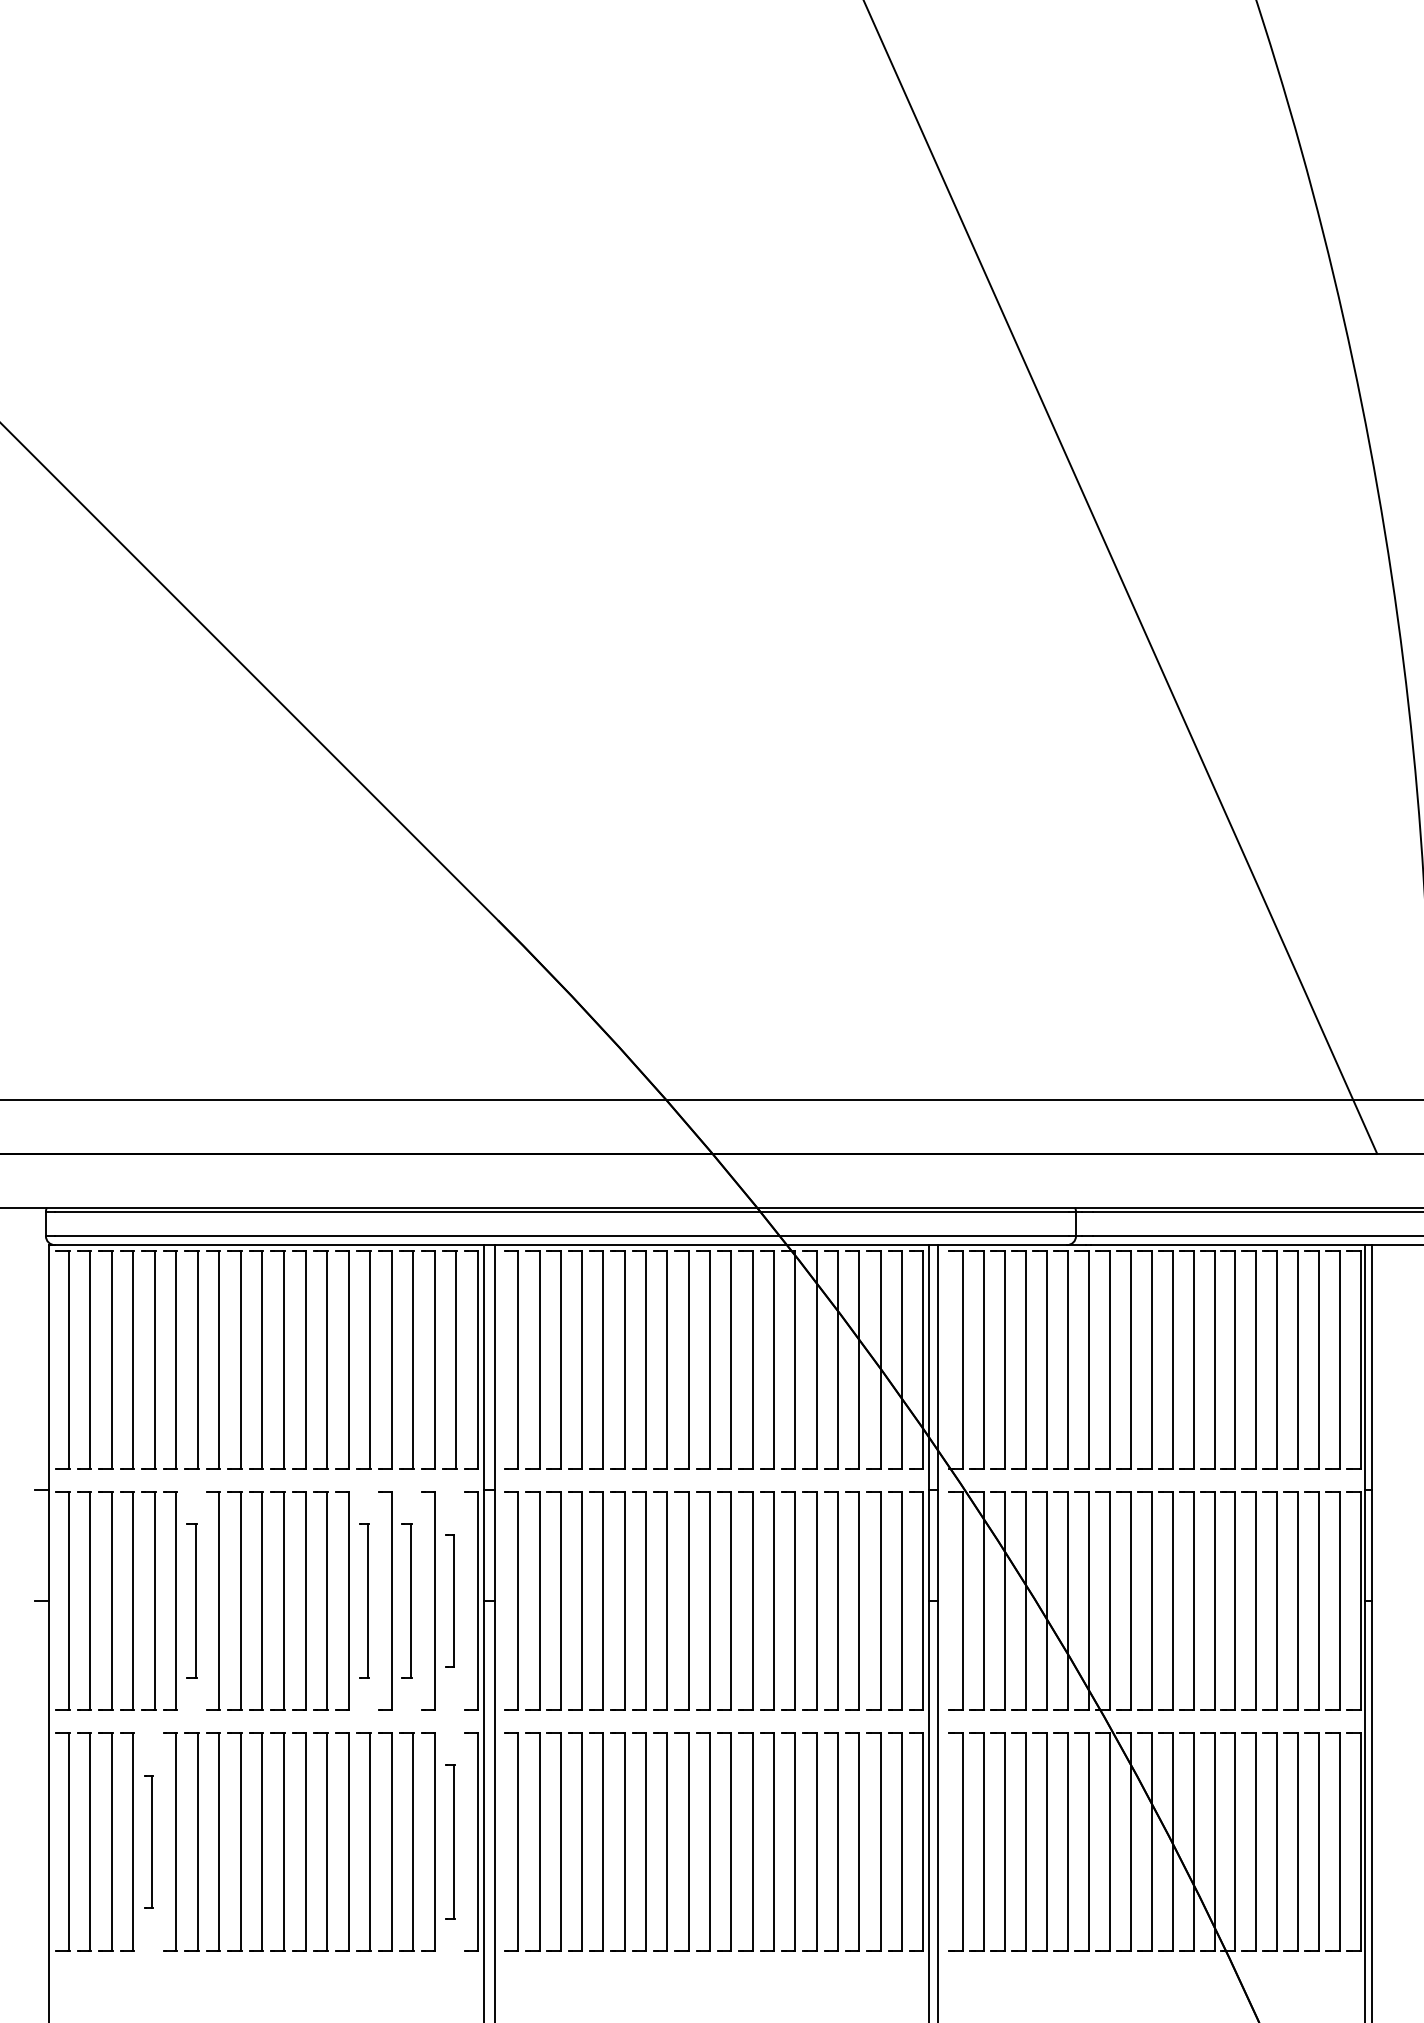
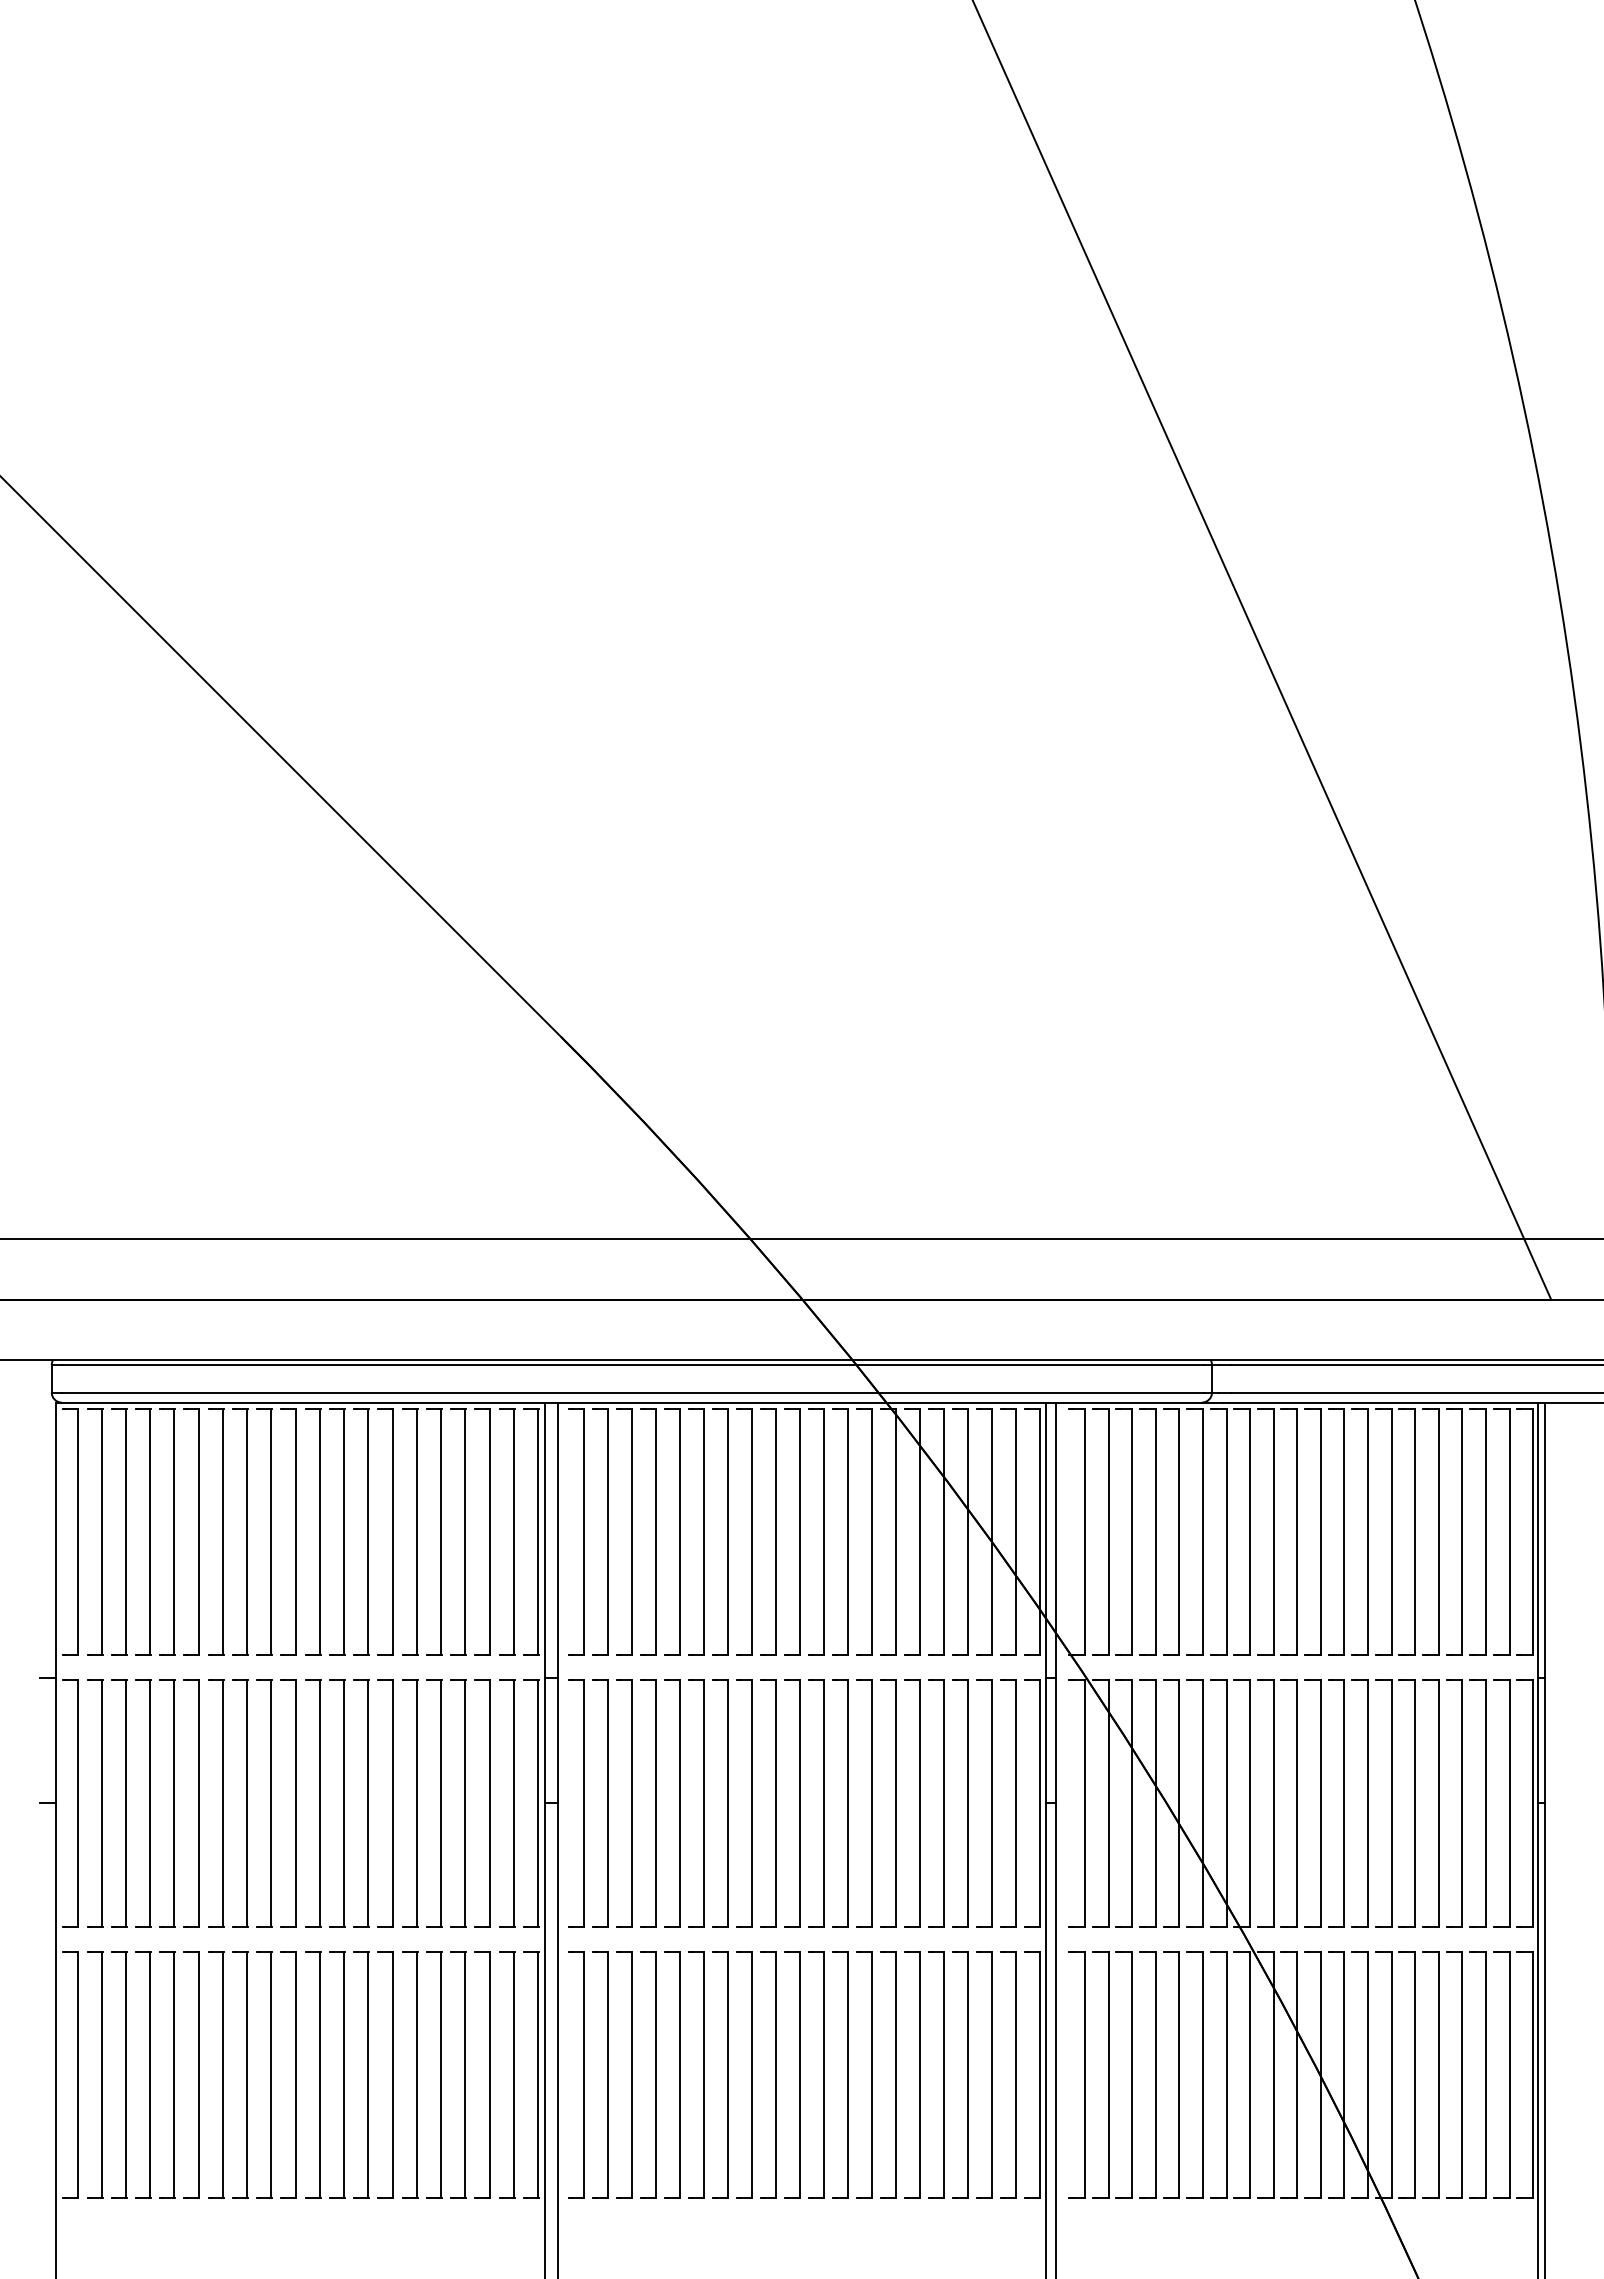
part: (192, 1600) -> (216, 1803), size x1.43
part: (364, 1600) -> (410, 1803), size x1.43
part: (407, 1600) -> (458, 1803), size x1.43
part: (450, 1600) -> (507, 1803), size x1.67
part: (148, 1841) -> (167, 2074), size x1.67
part: (450, 1841) -> (507, 2074), size x1.43

